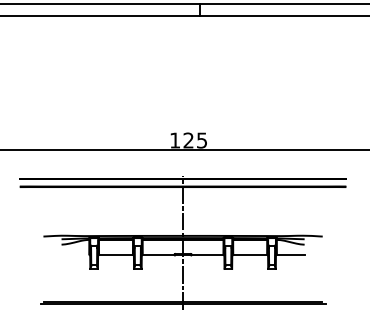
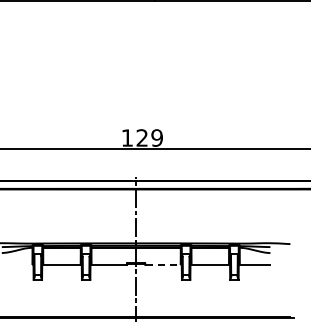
text: (201, 140) -> (156, 137), 125 -> 129
line: (207, 255) -> (163, 265), solid -> dashed

